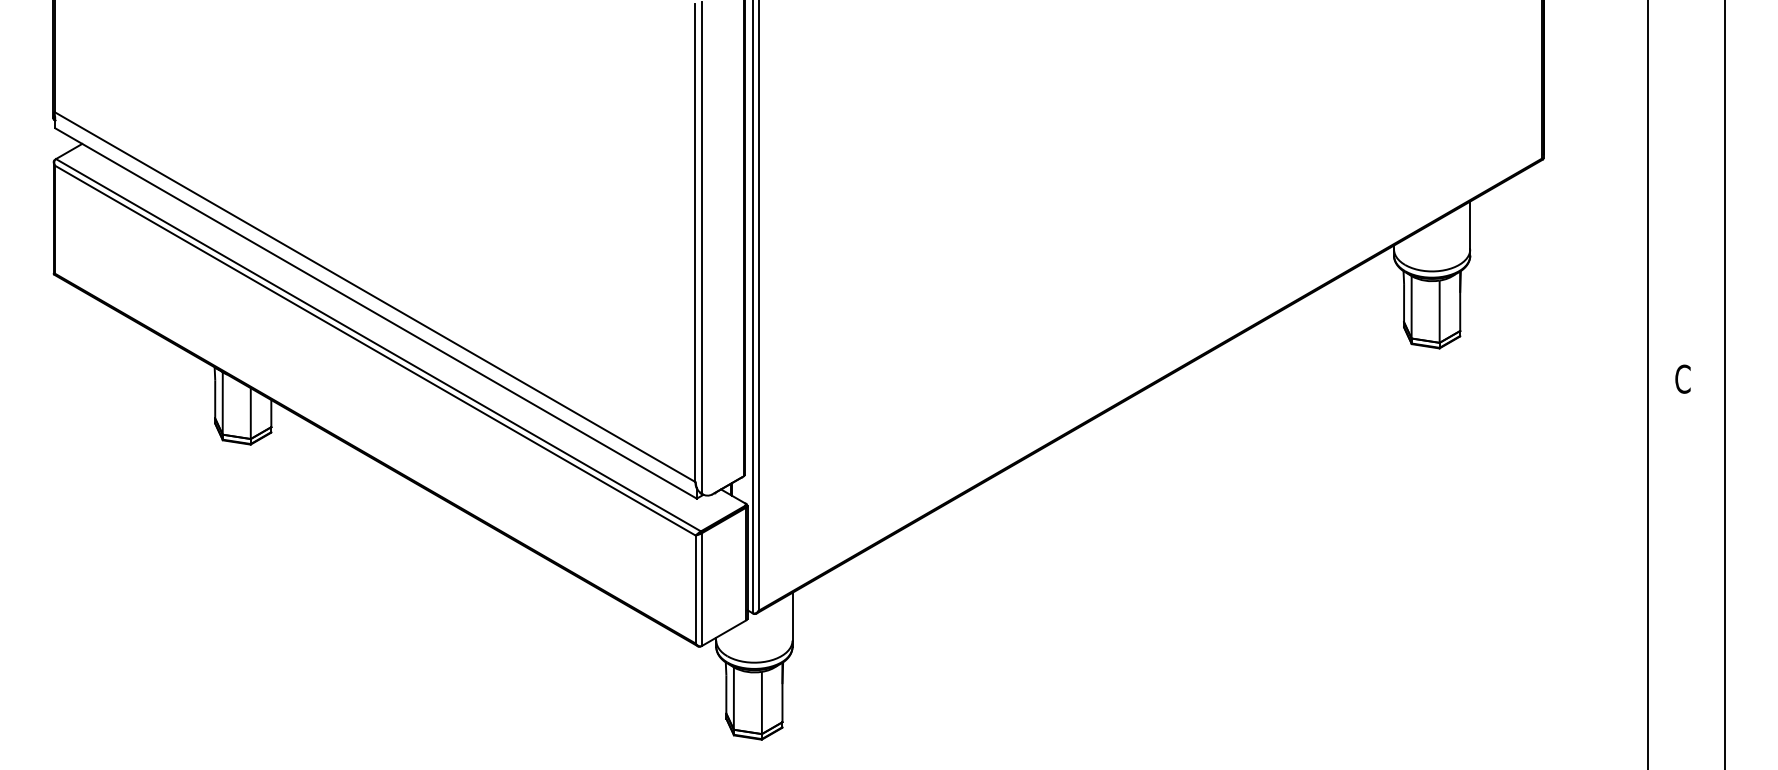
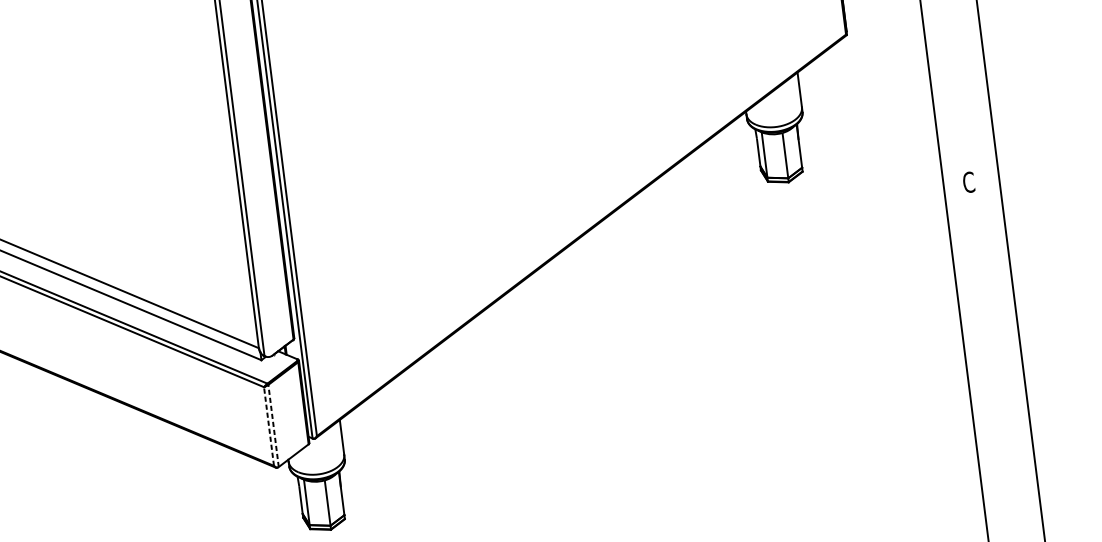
line: (695, 589) -> (268, 426), solid -> dashed
line: (702, 589) -> (273, 425), solid -> dashed

